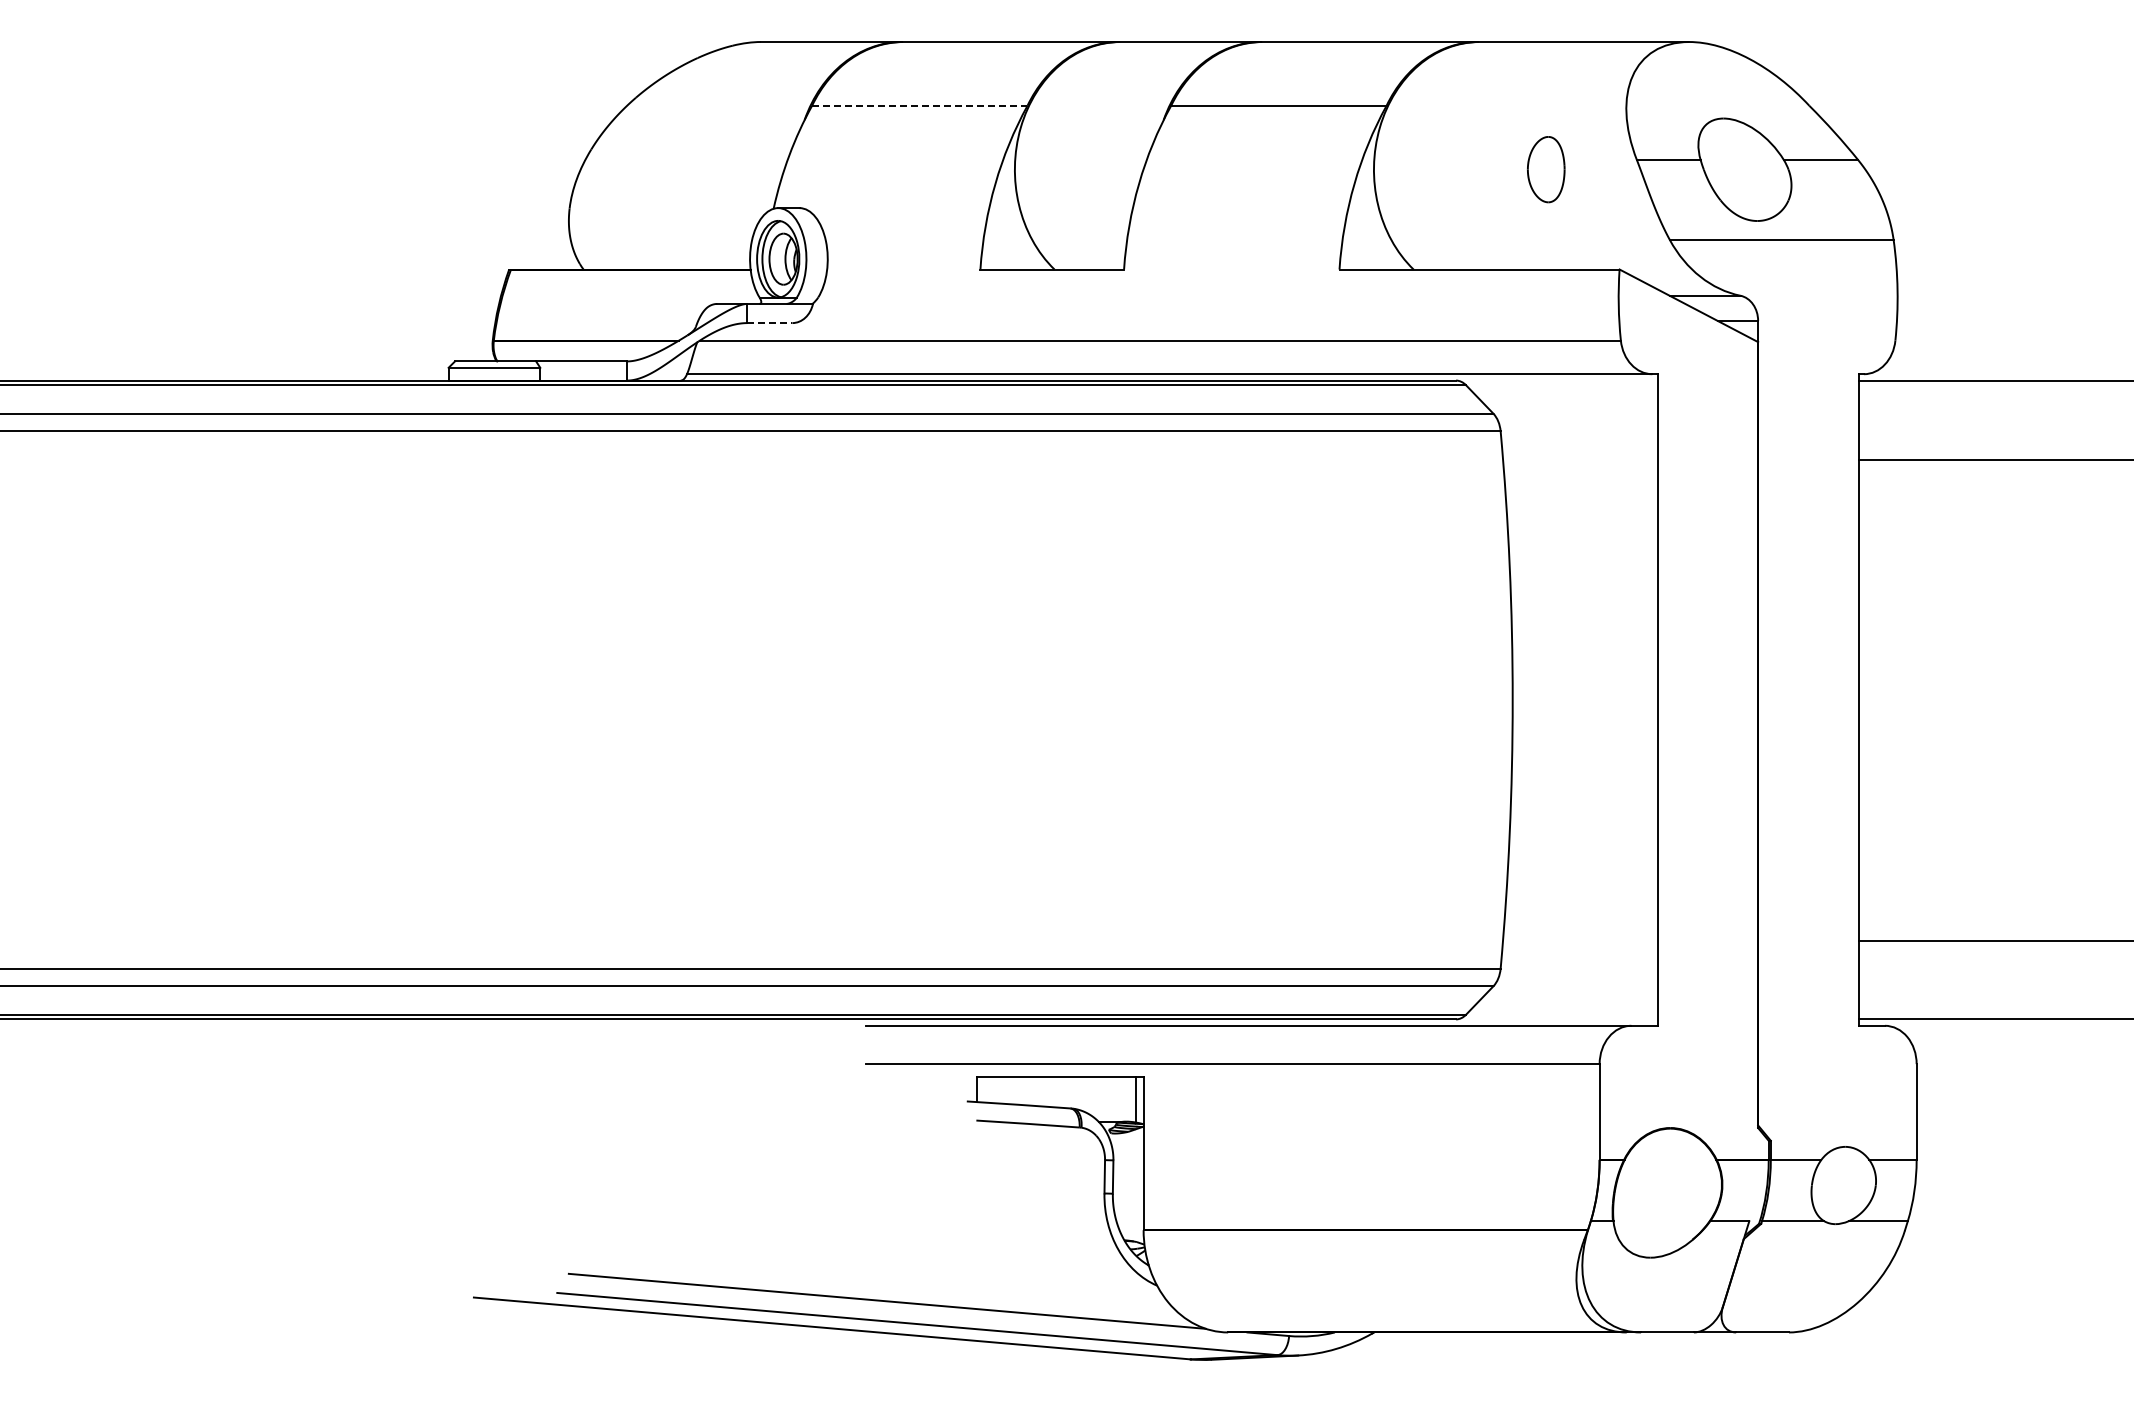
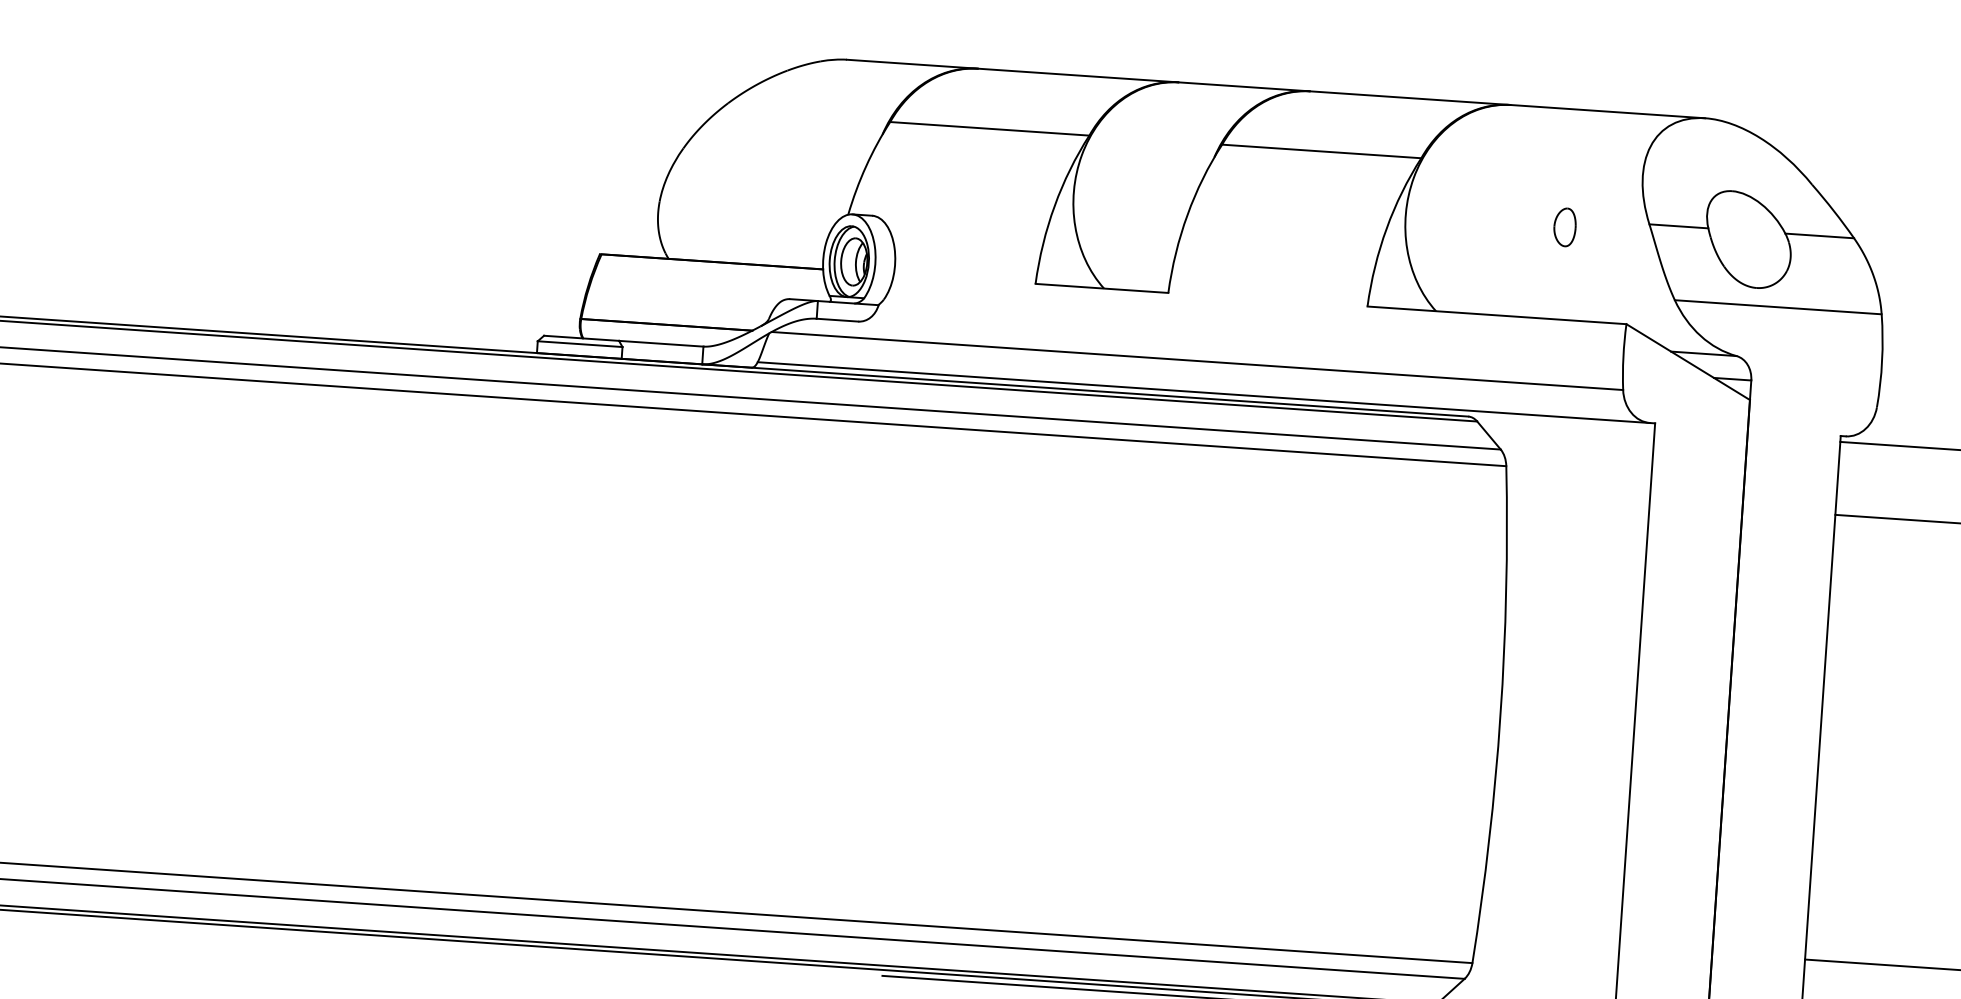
line: (919, 105) -> (989, 128), dashed -> solid
part: (1546, 169) -> (1565, 227), size x0.62
line: (769, 323) -> (837, 320), dashed -> solid

